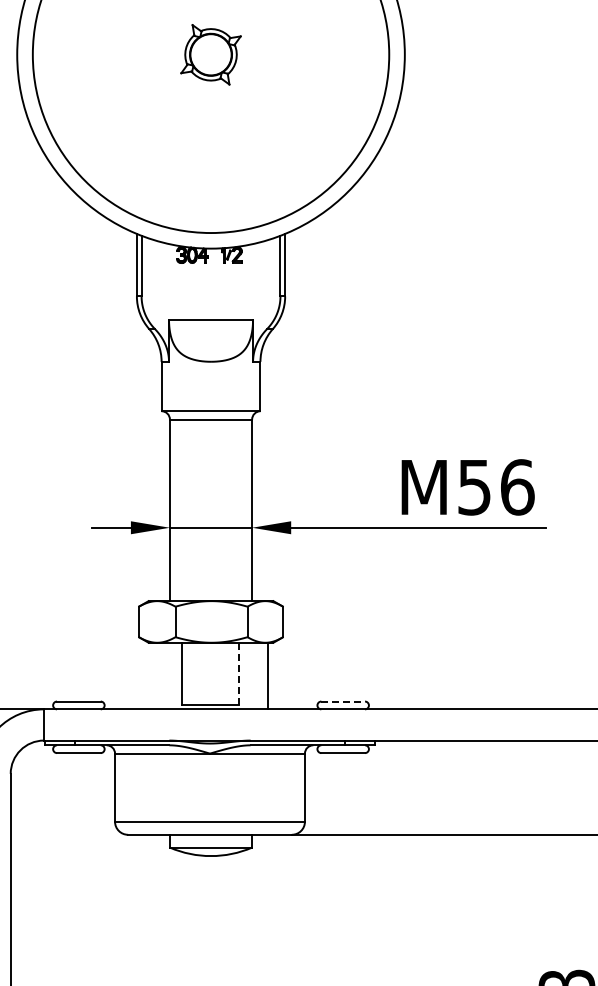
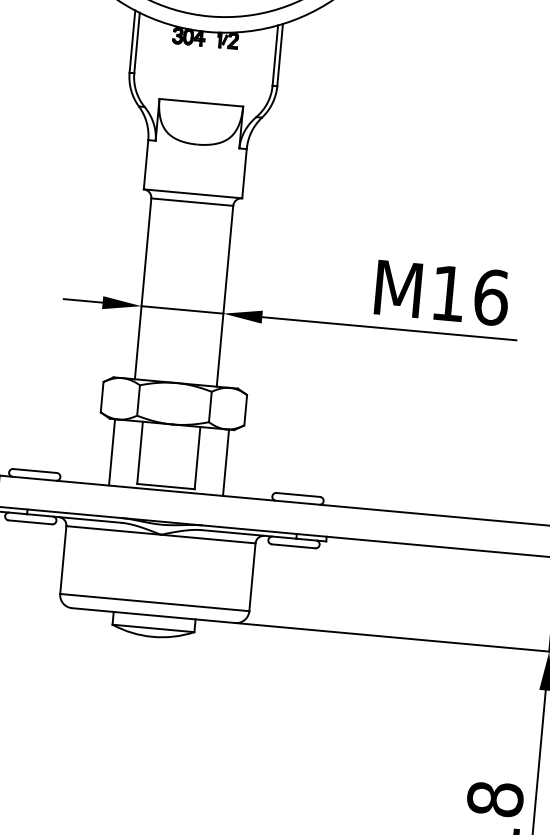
text: (474, 487) -> (448, 293), M56 -> M16
line: (239, 673) -> (197, 457), dashed -> solid
line: (153, 675) -> (111, 451), added
line: (343, 701) -> (298, 494), dashed -> solid

